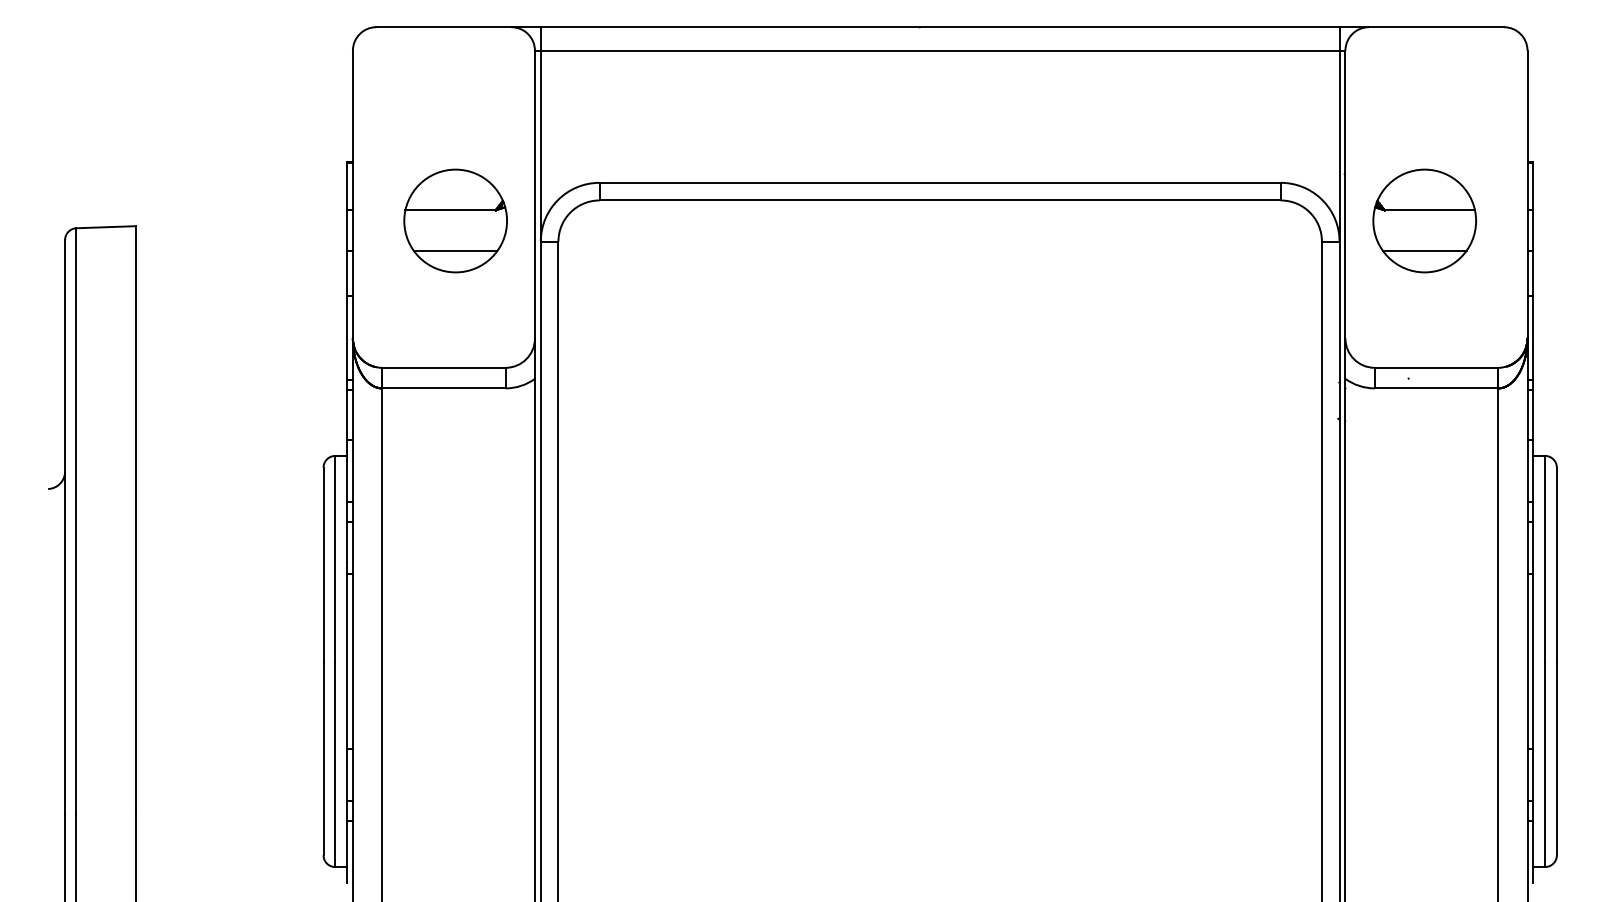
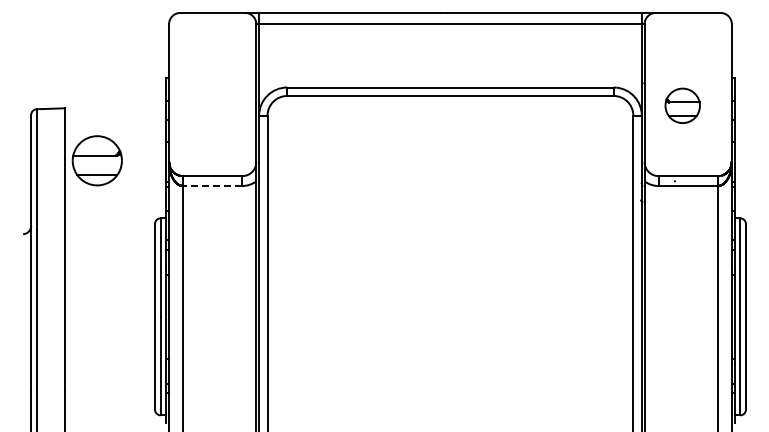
part: (453, 220) -> (96, 160), moved
part: (1424, 220) -> (682, 105), size x0.7
line: (443, 389) -> (212, 186), solid -> dashed

